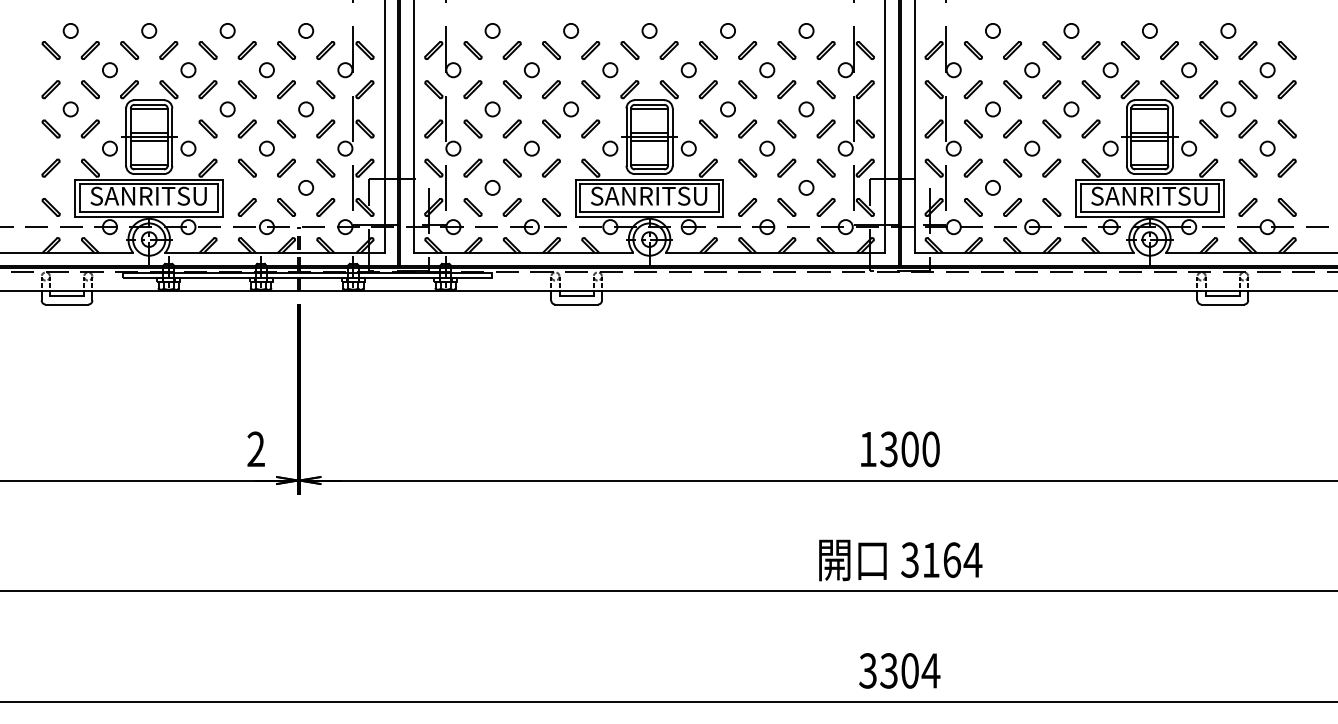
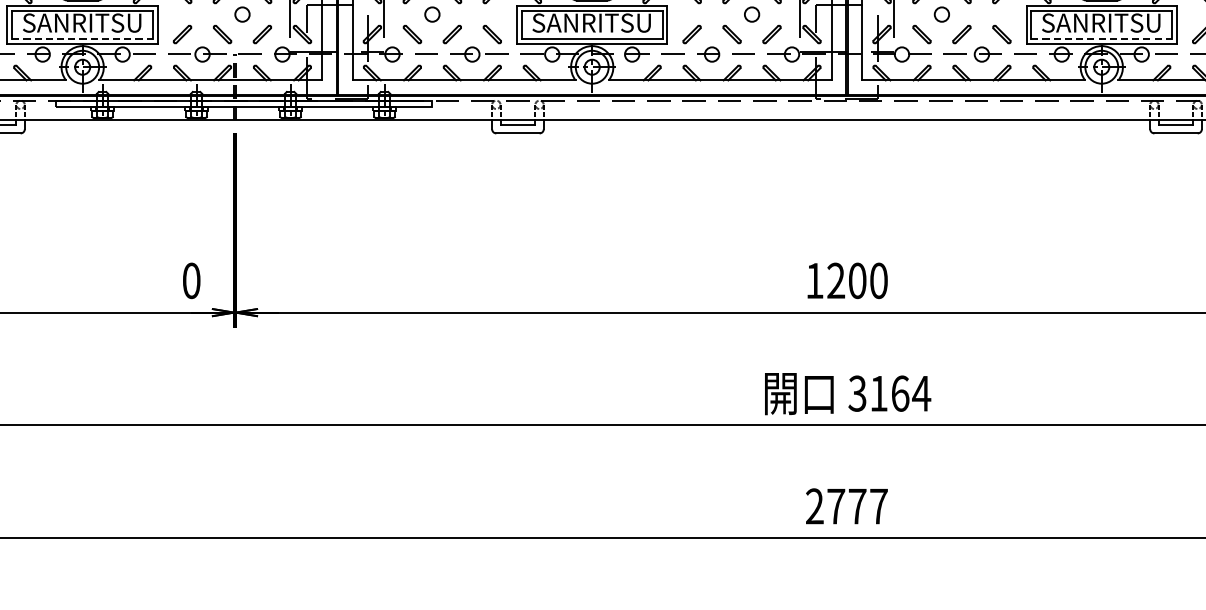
line: (149, 211) -> (82, 38), solid -> dashed
line: (1150, 211) -> (1102, 38), solid -> dashed
text: (255, 449) -> (190, 281), 2 -> 0
text: (888, 449) -> (835, 281), 1300 -> 1200
text: (899, 670) -> (846, 506), 3304 -> 2777

